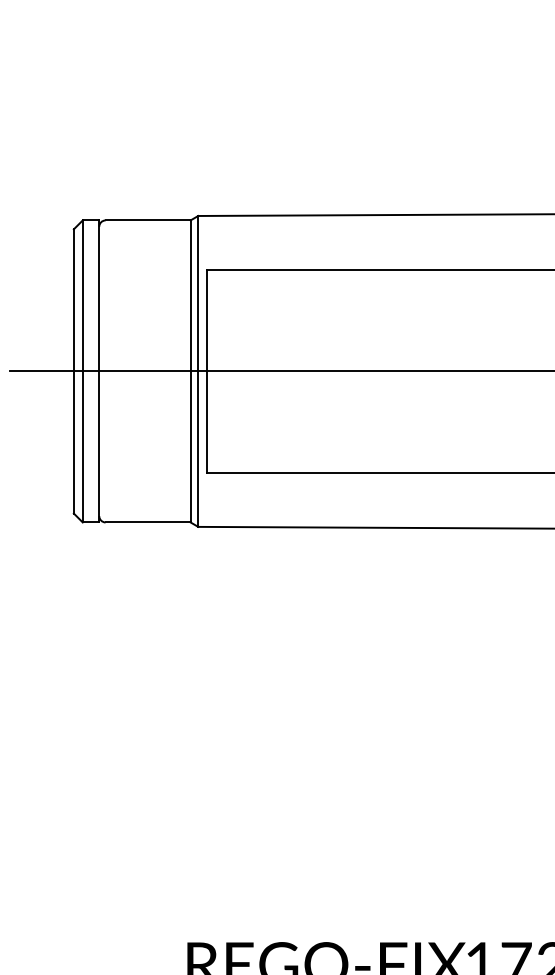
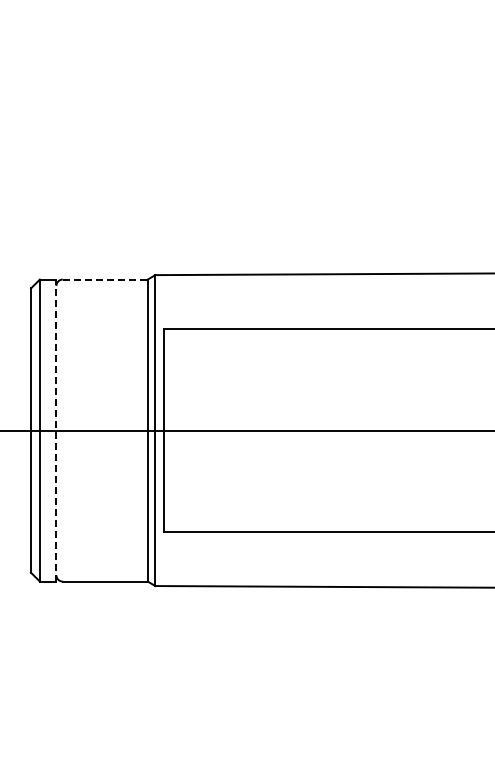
line: (148, 220) -> (105, 279), solid -> dashed
line: (99, 370) -> (56, 429), solid -> dashed

